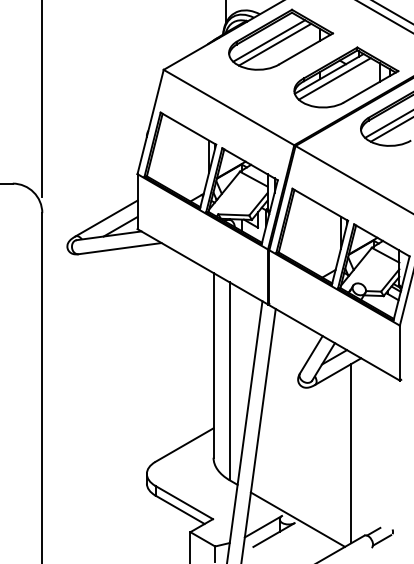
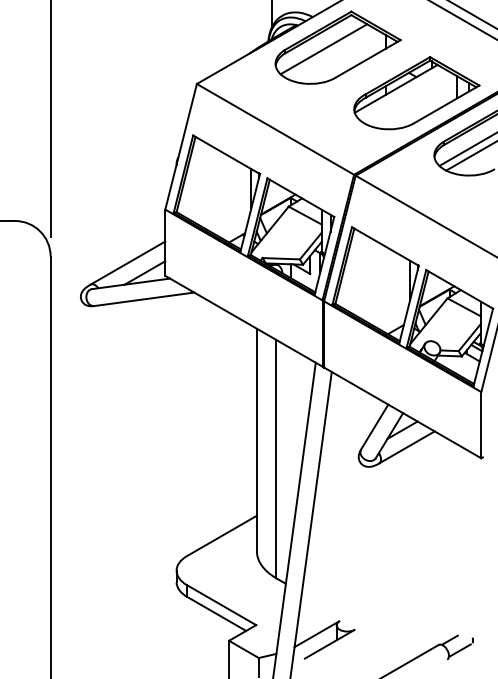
line: (274, 44) -> (330, 53), removed
line: (334, 78) -> (402, 94), removed
line: (351, 453) -> (422, 546), removed
line: (297, 519) -> (358, 625), removed

